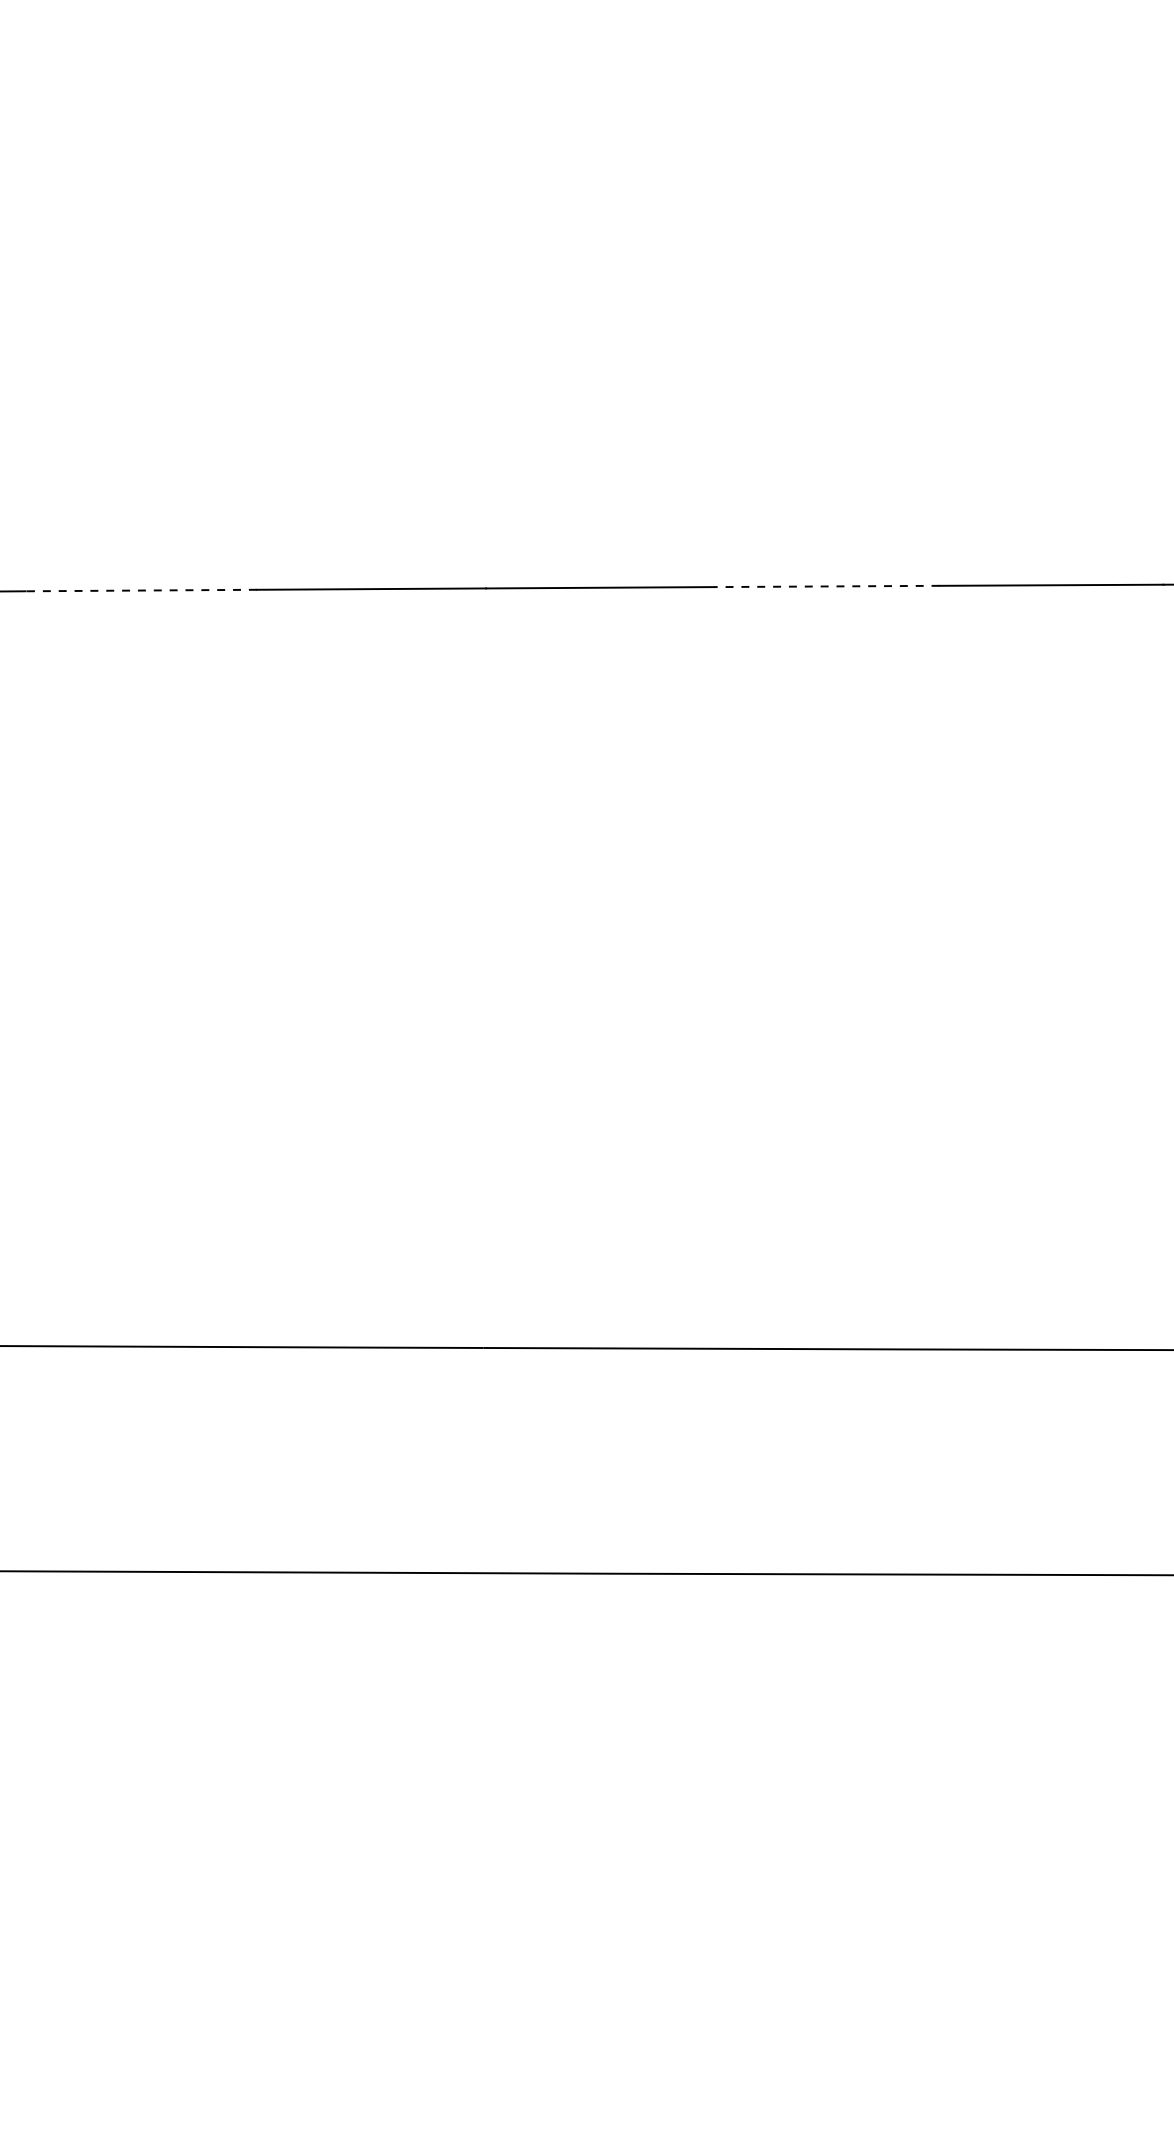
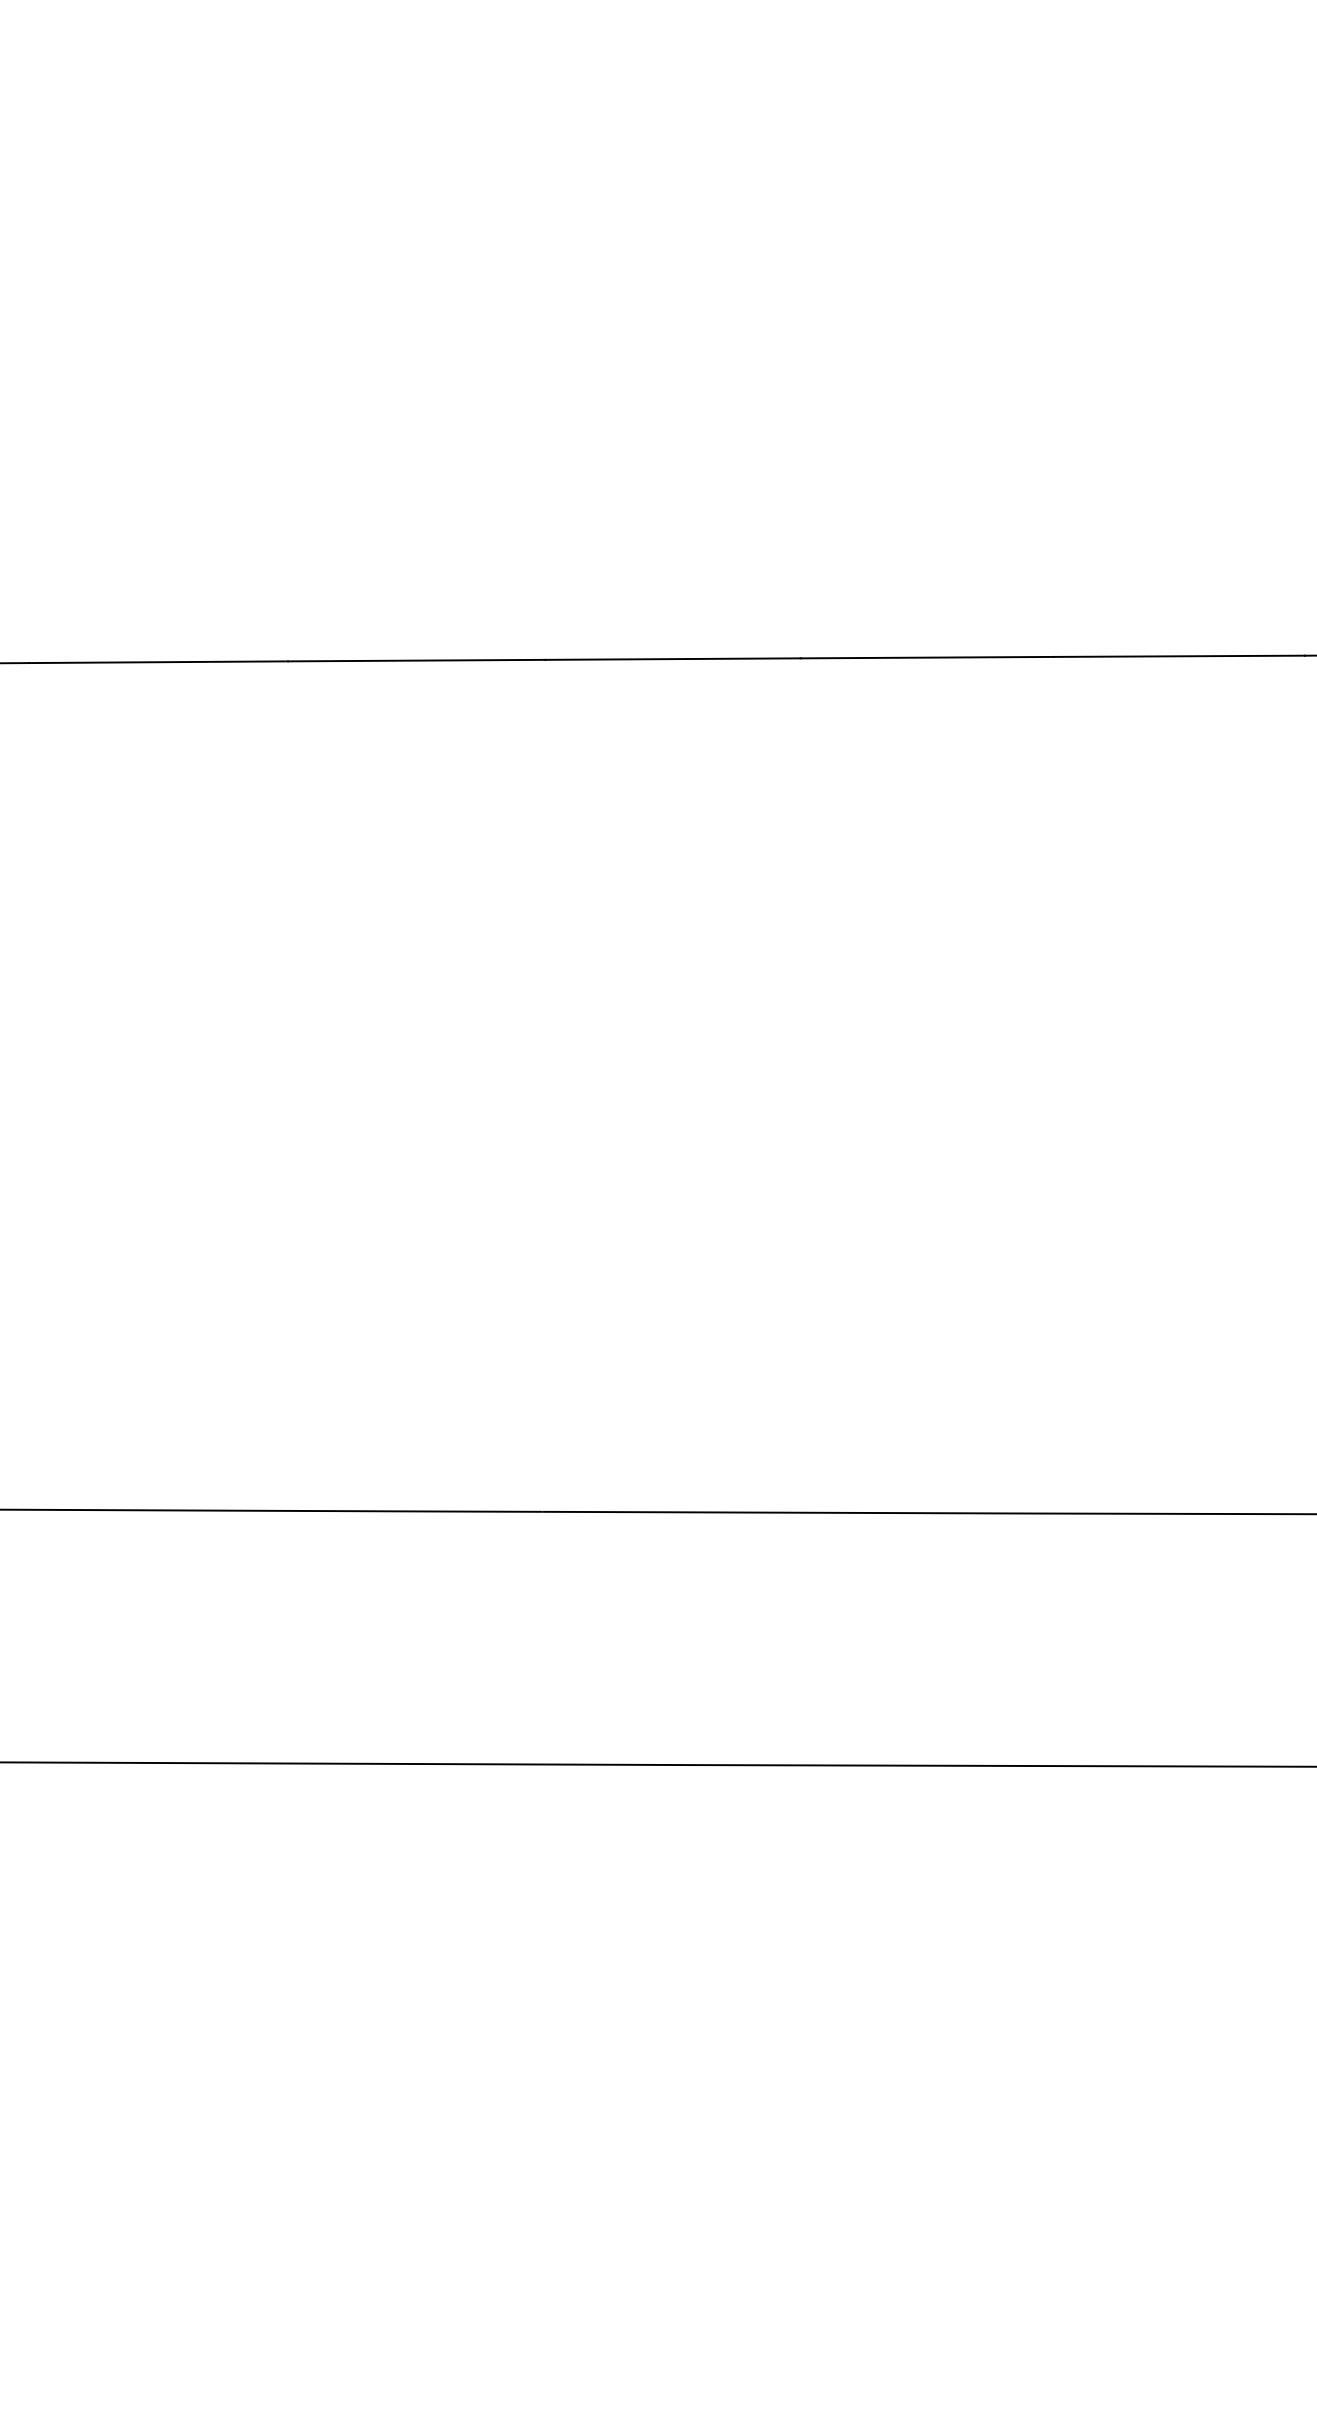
line: (826, 586) -> (927, 657), dashed -> solid
line: (141, 590) -> (158, 662), dashed -> solid

